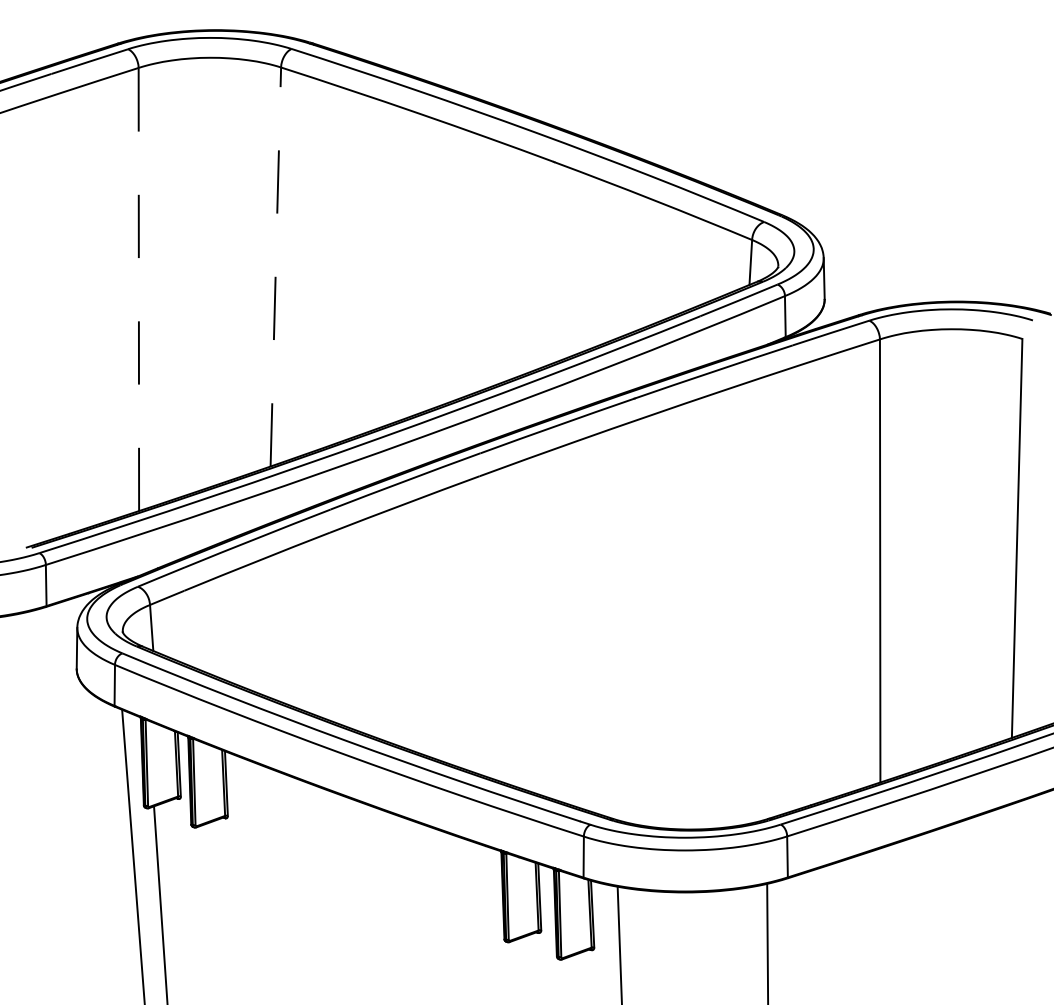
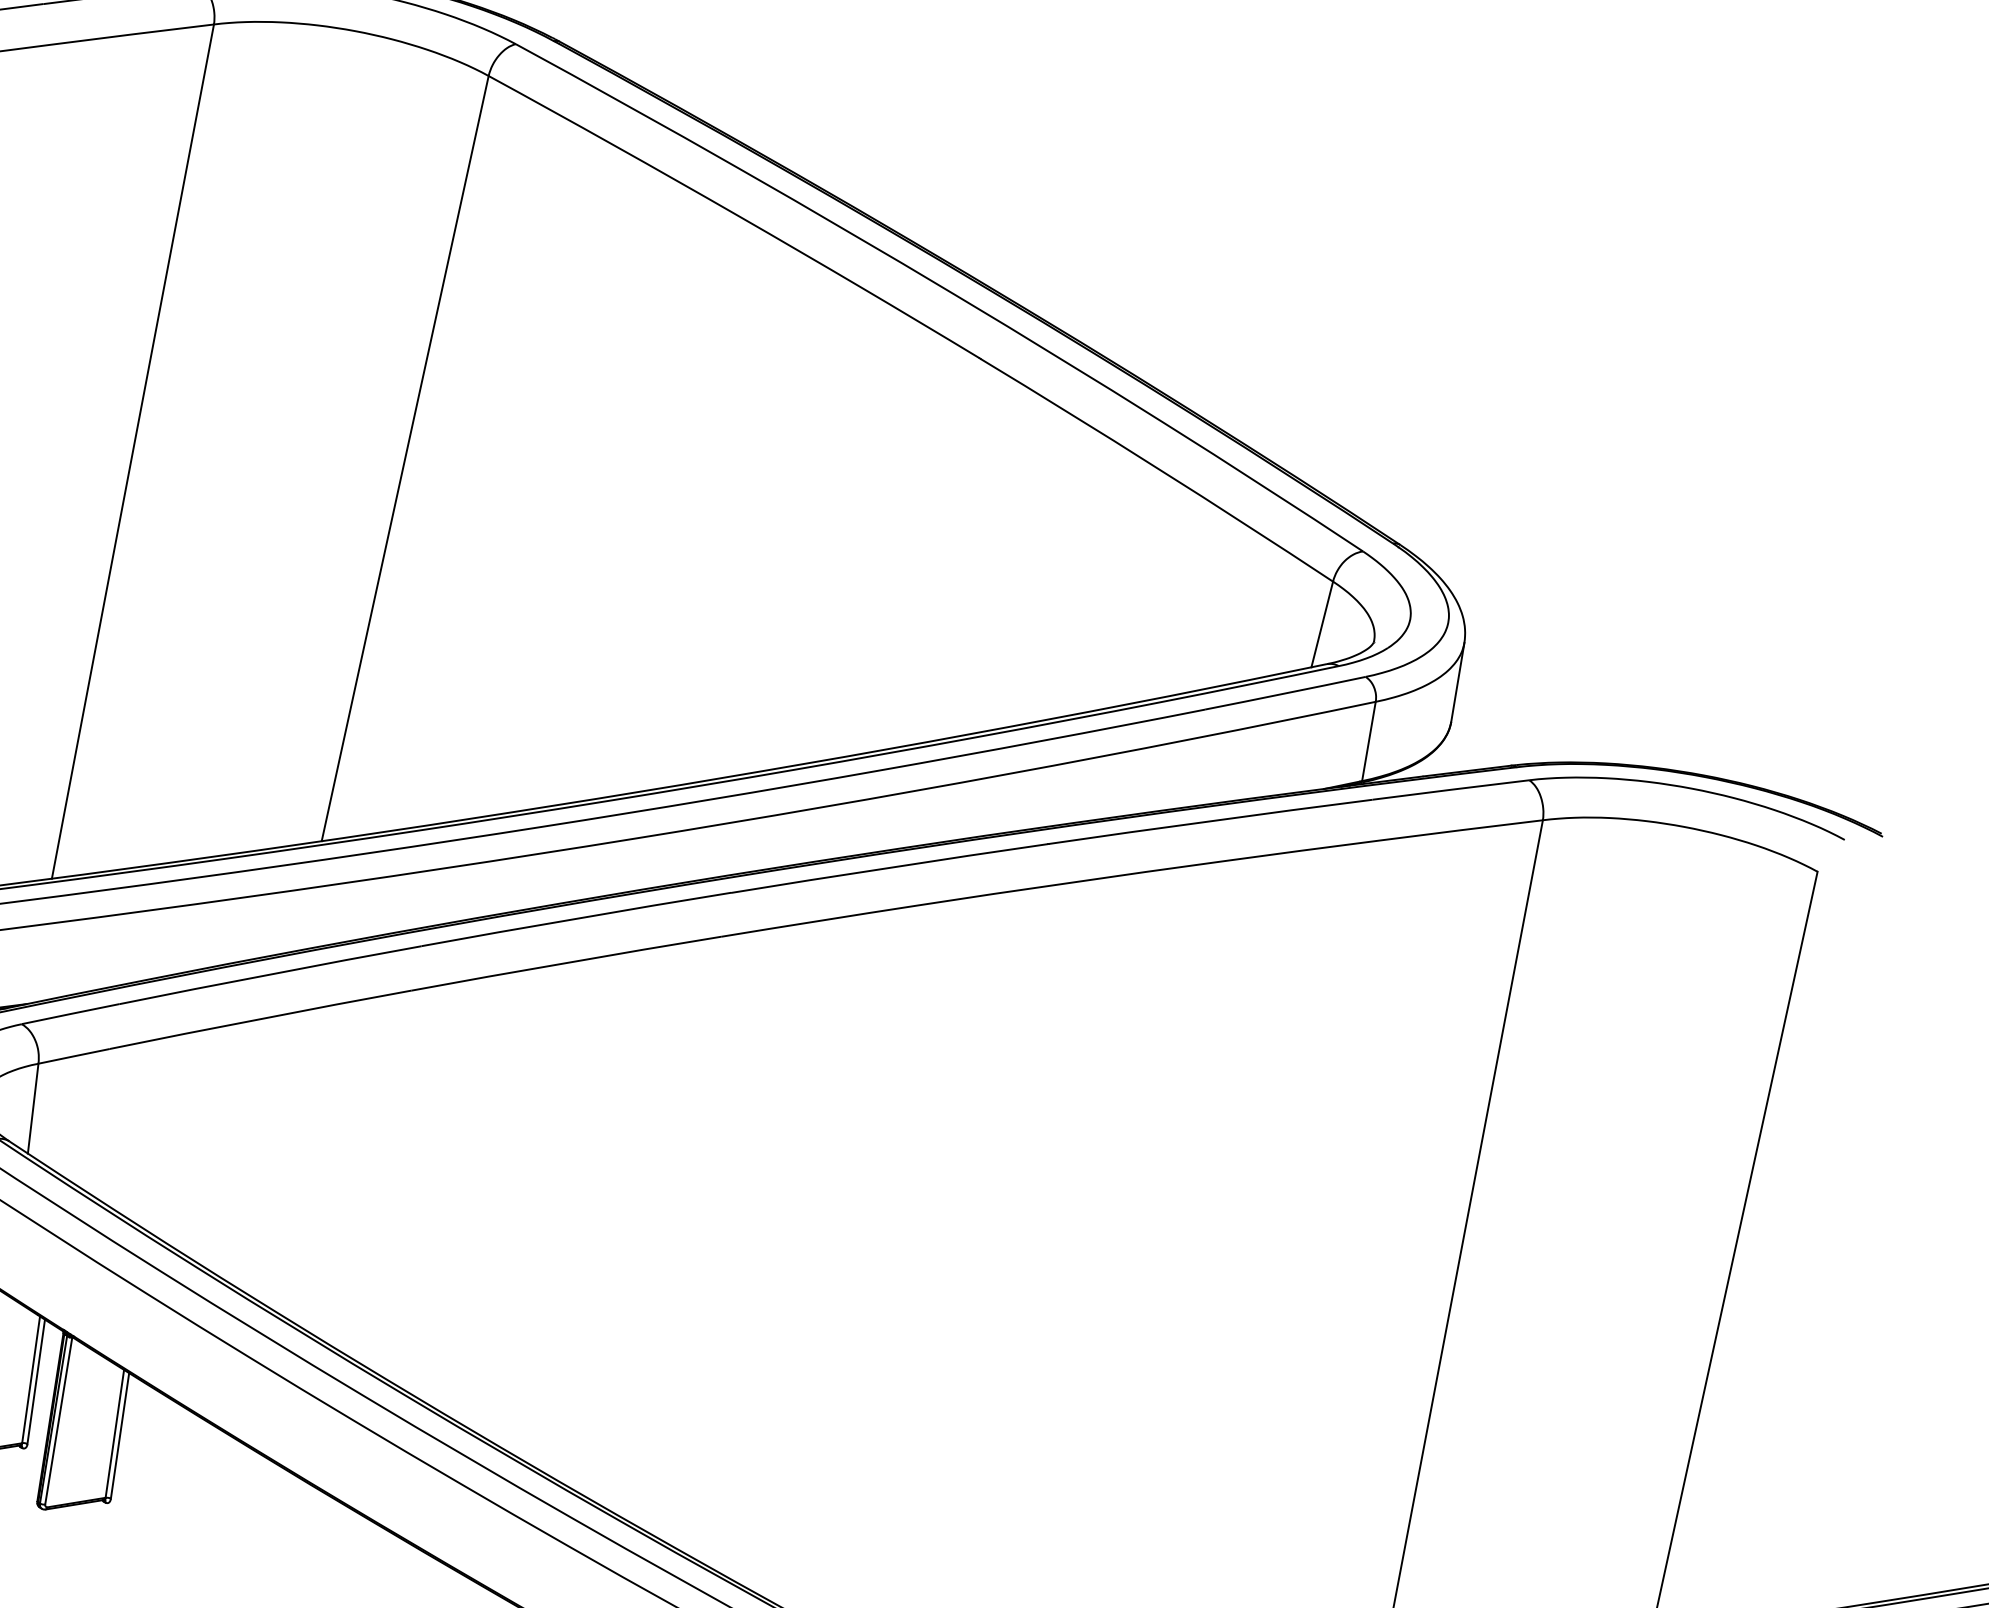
line: (275, 267) -> (404, 459), dashed -> solid
line: (138, 289) -> (132, 451), dashed -> solid

